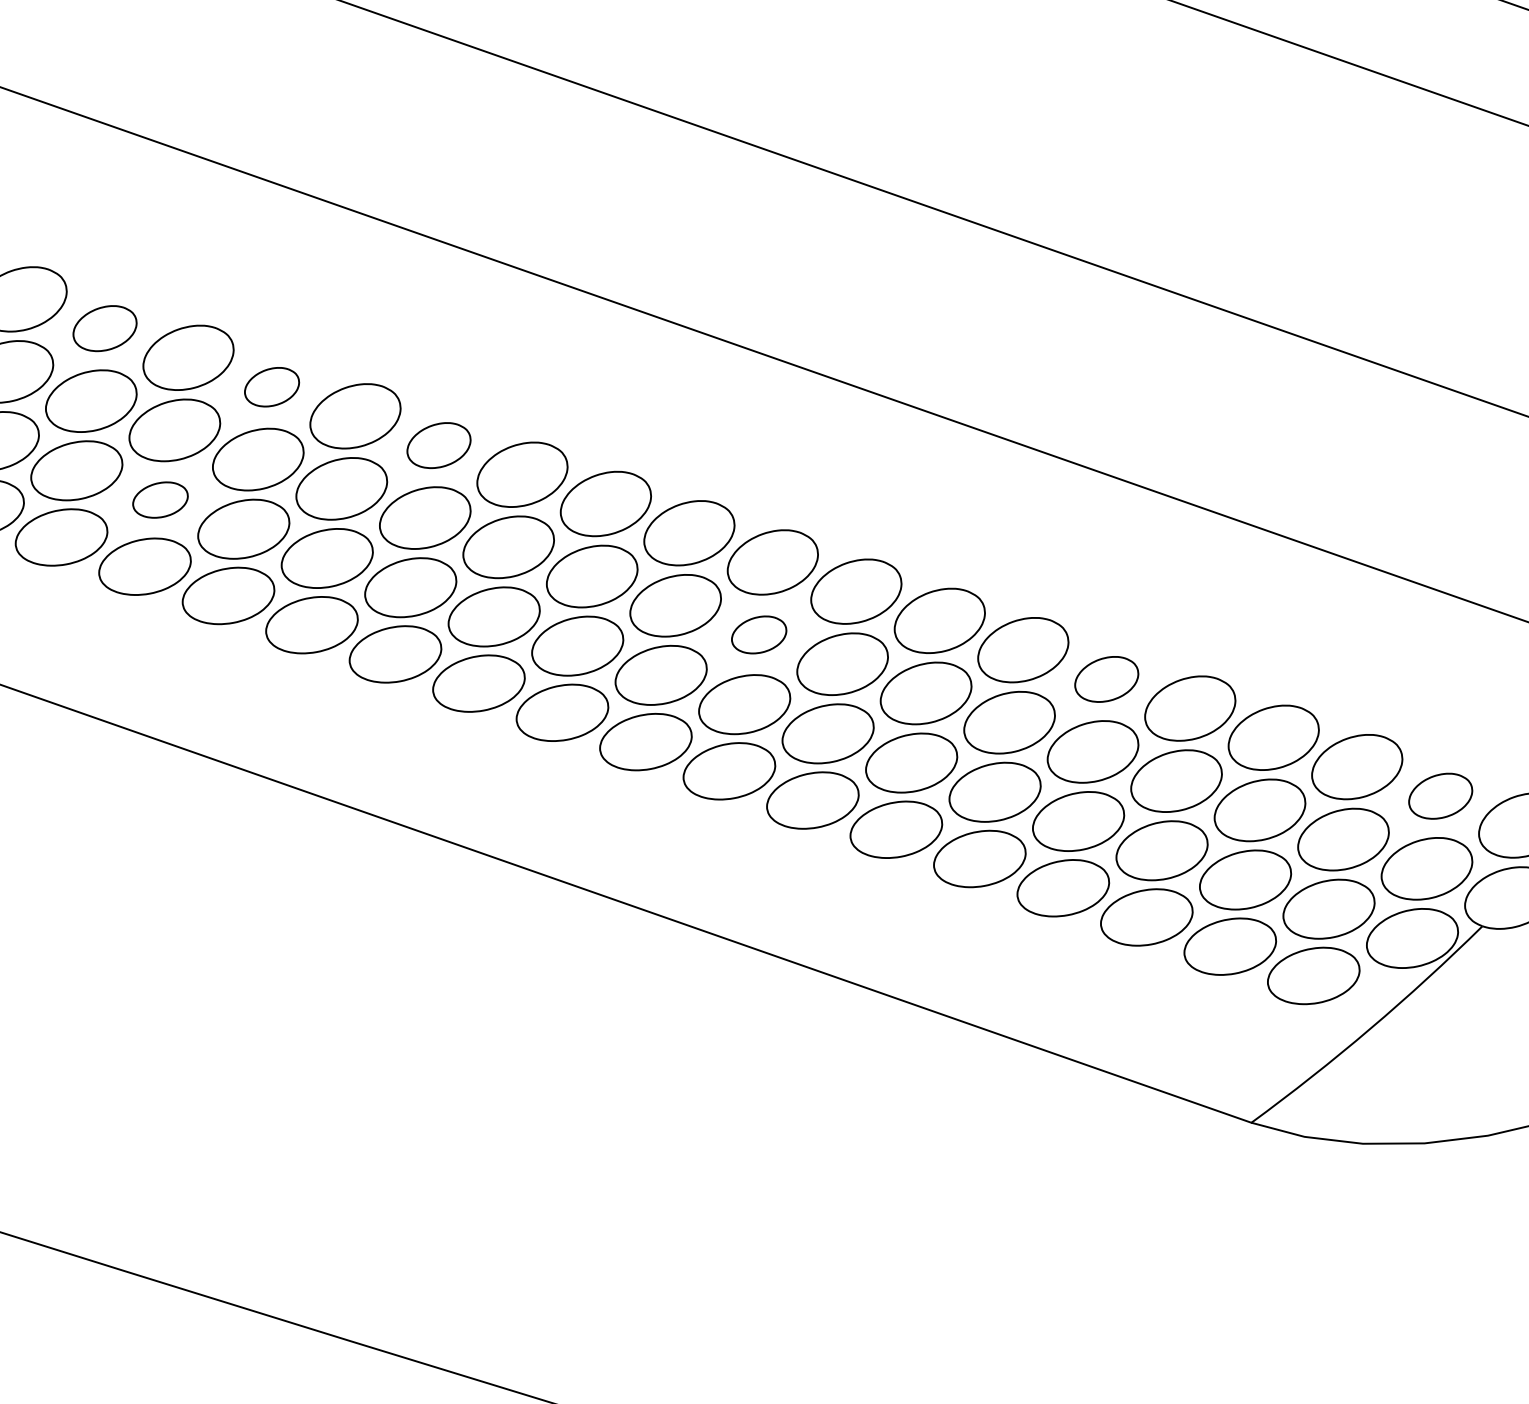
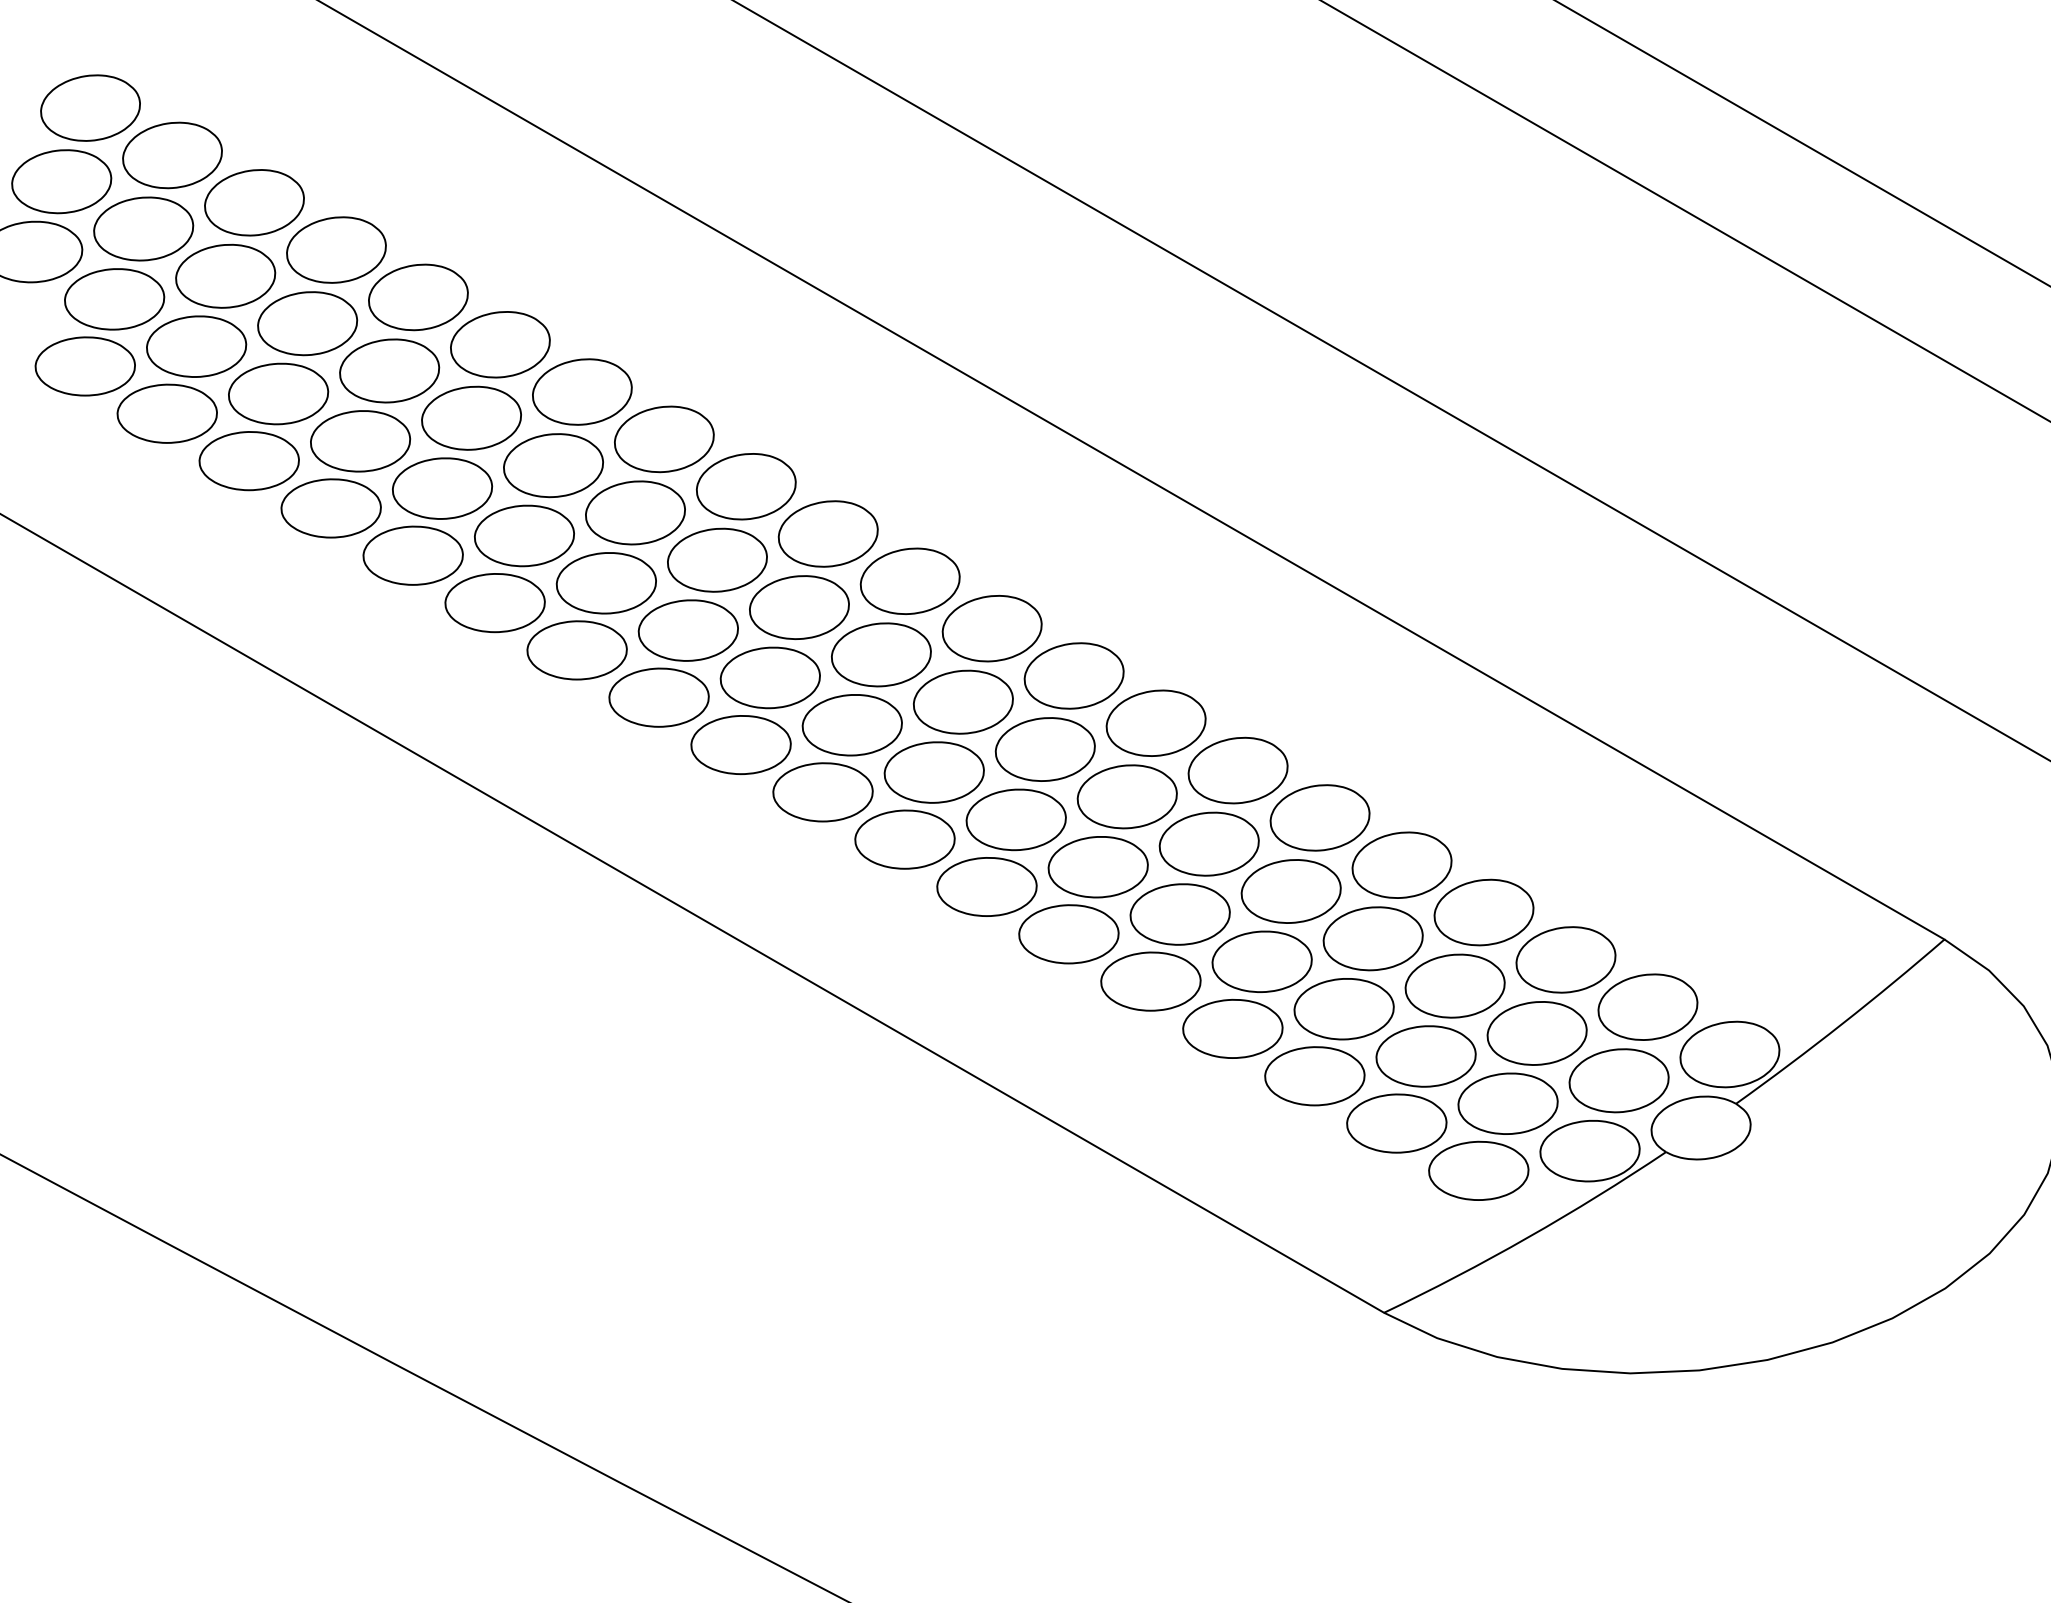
part: (104, 328) -> (336, 249), size x1.43
part: (272, 386) -> (500, 344), size x1.67
part: (439, 445) -> (664, 439), size x1.43
part: (160, 500) -> (360, 441), size x1.67
part: (759, 634) -> (963, 701), size x1.67
part: (1106, 679) -> (1319, 817), size x1.43
part: (1440, 795) -> (1647, 1006), size x1.43

